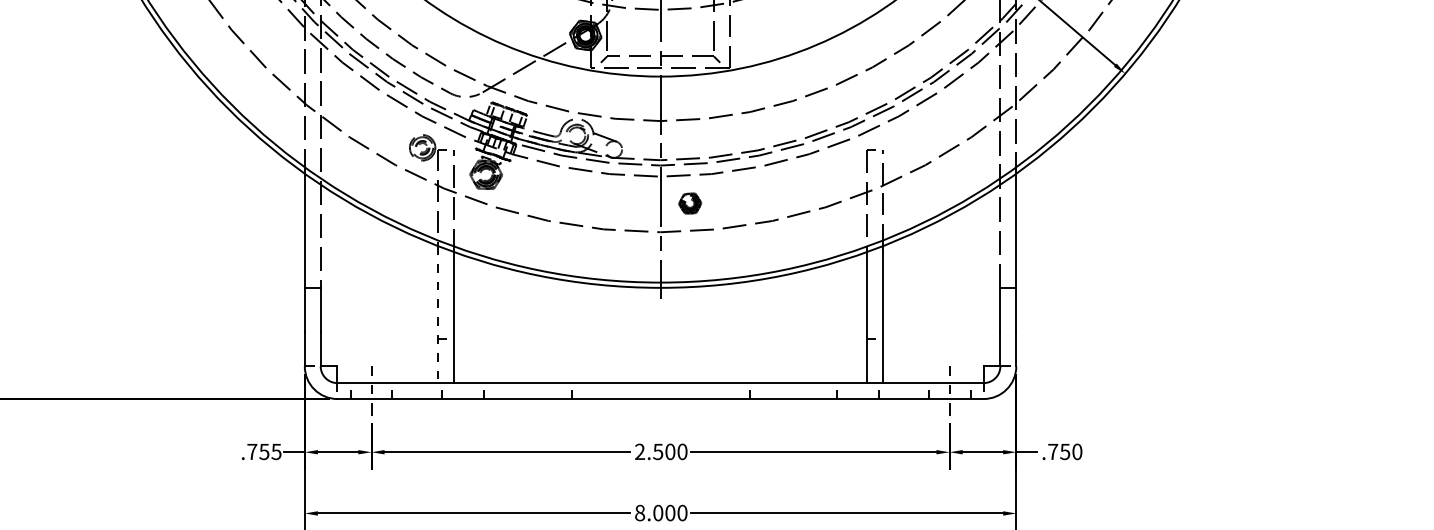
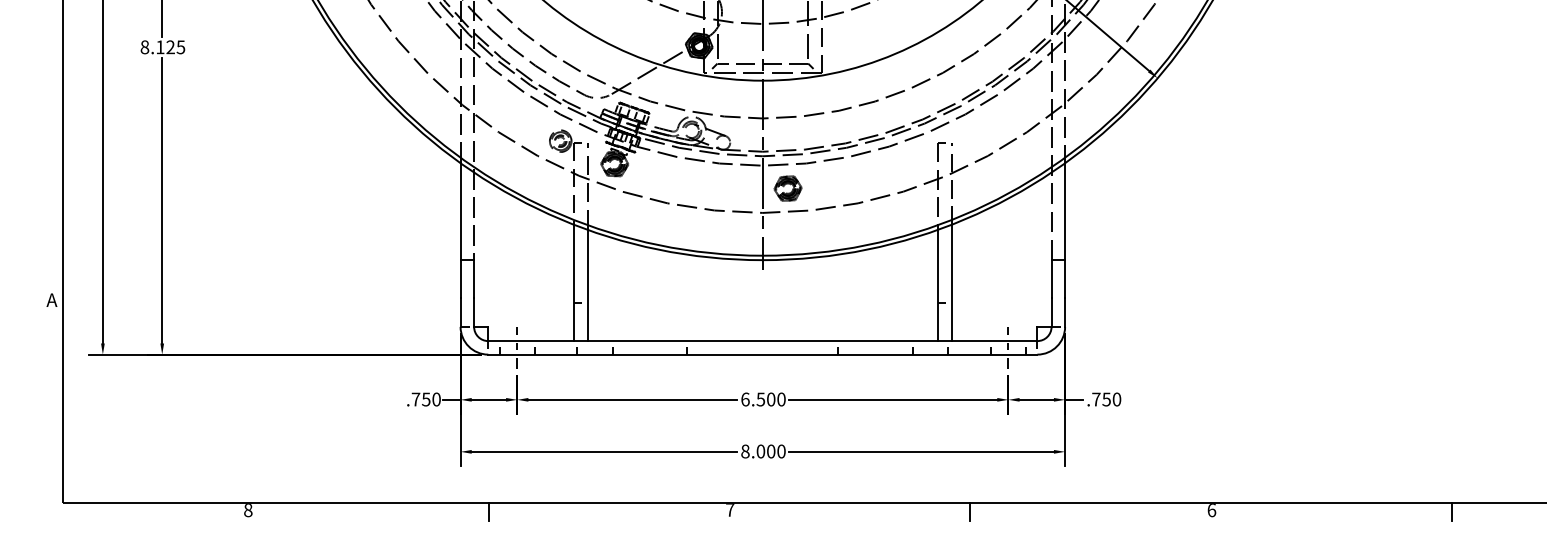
part: (689, 203) -> (787, 188), size x1.43
line: (438, 315) -> (574, 283), dashed -> solid
text: (276, 451) -> (436, 399), .755 -> .750
text: (640, 451) -> (745, 399), 2.500 -> 6.500

